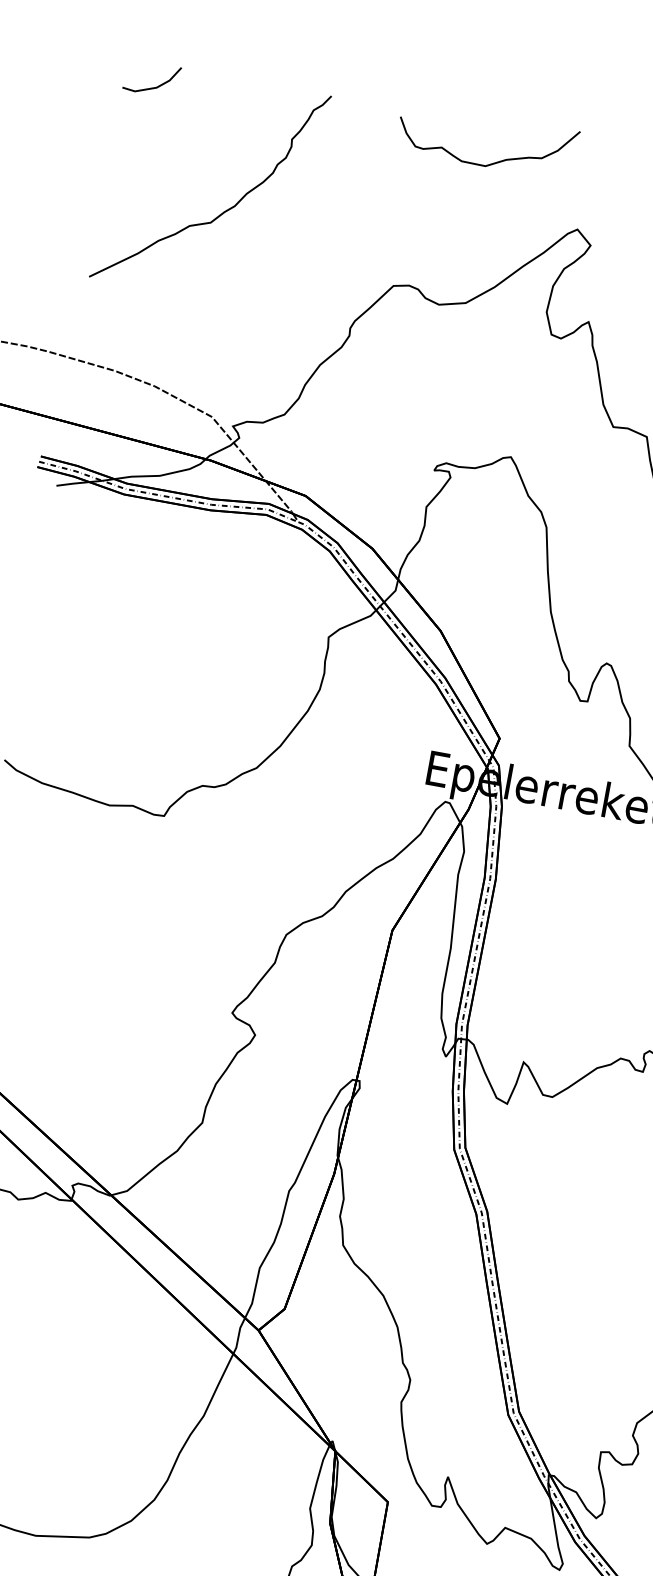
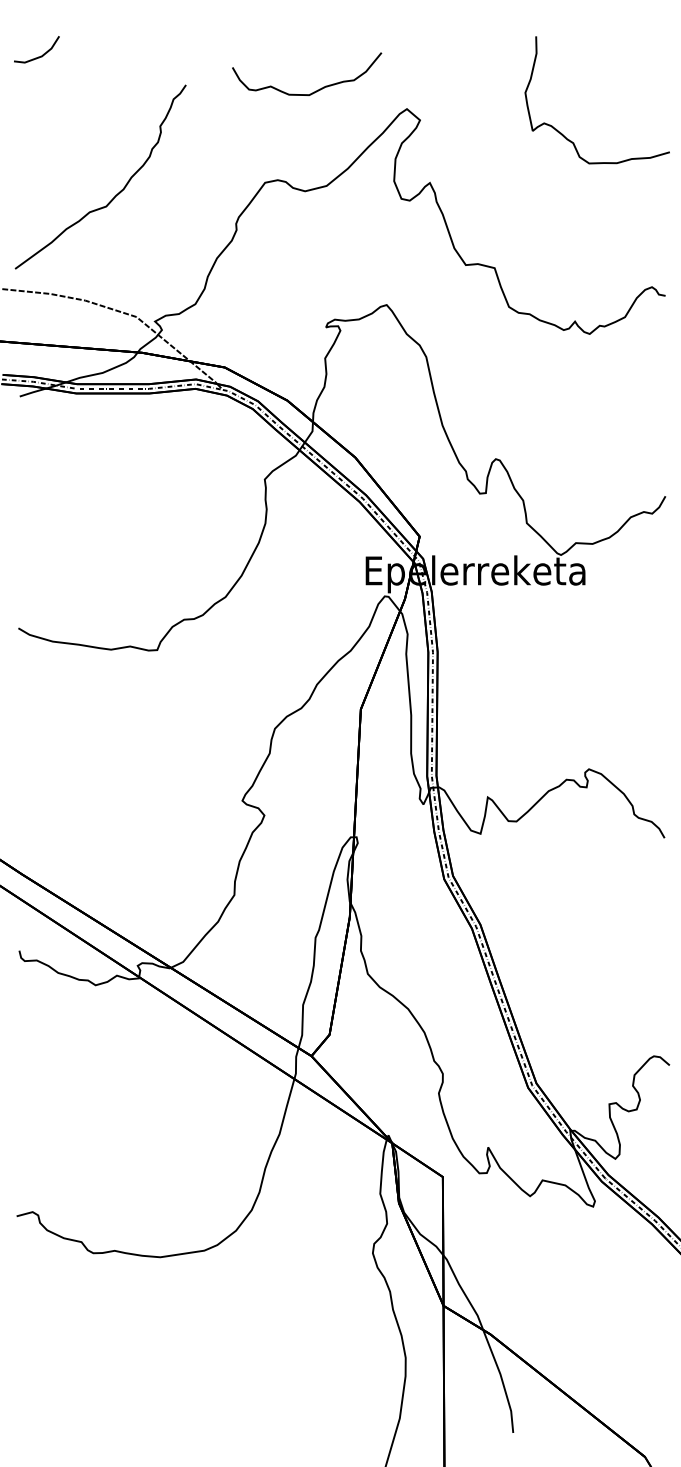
curve: (493, 161) -> (315, 90), moved
curve: (226, 209) -> (117, 193), moved

